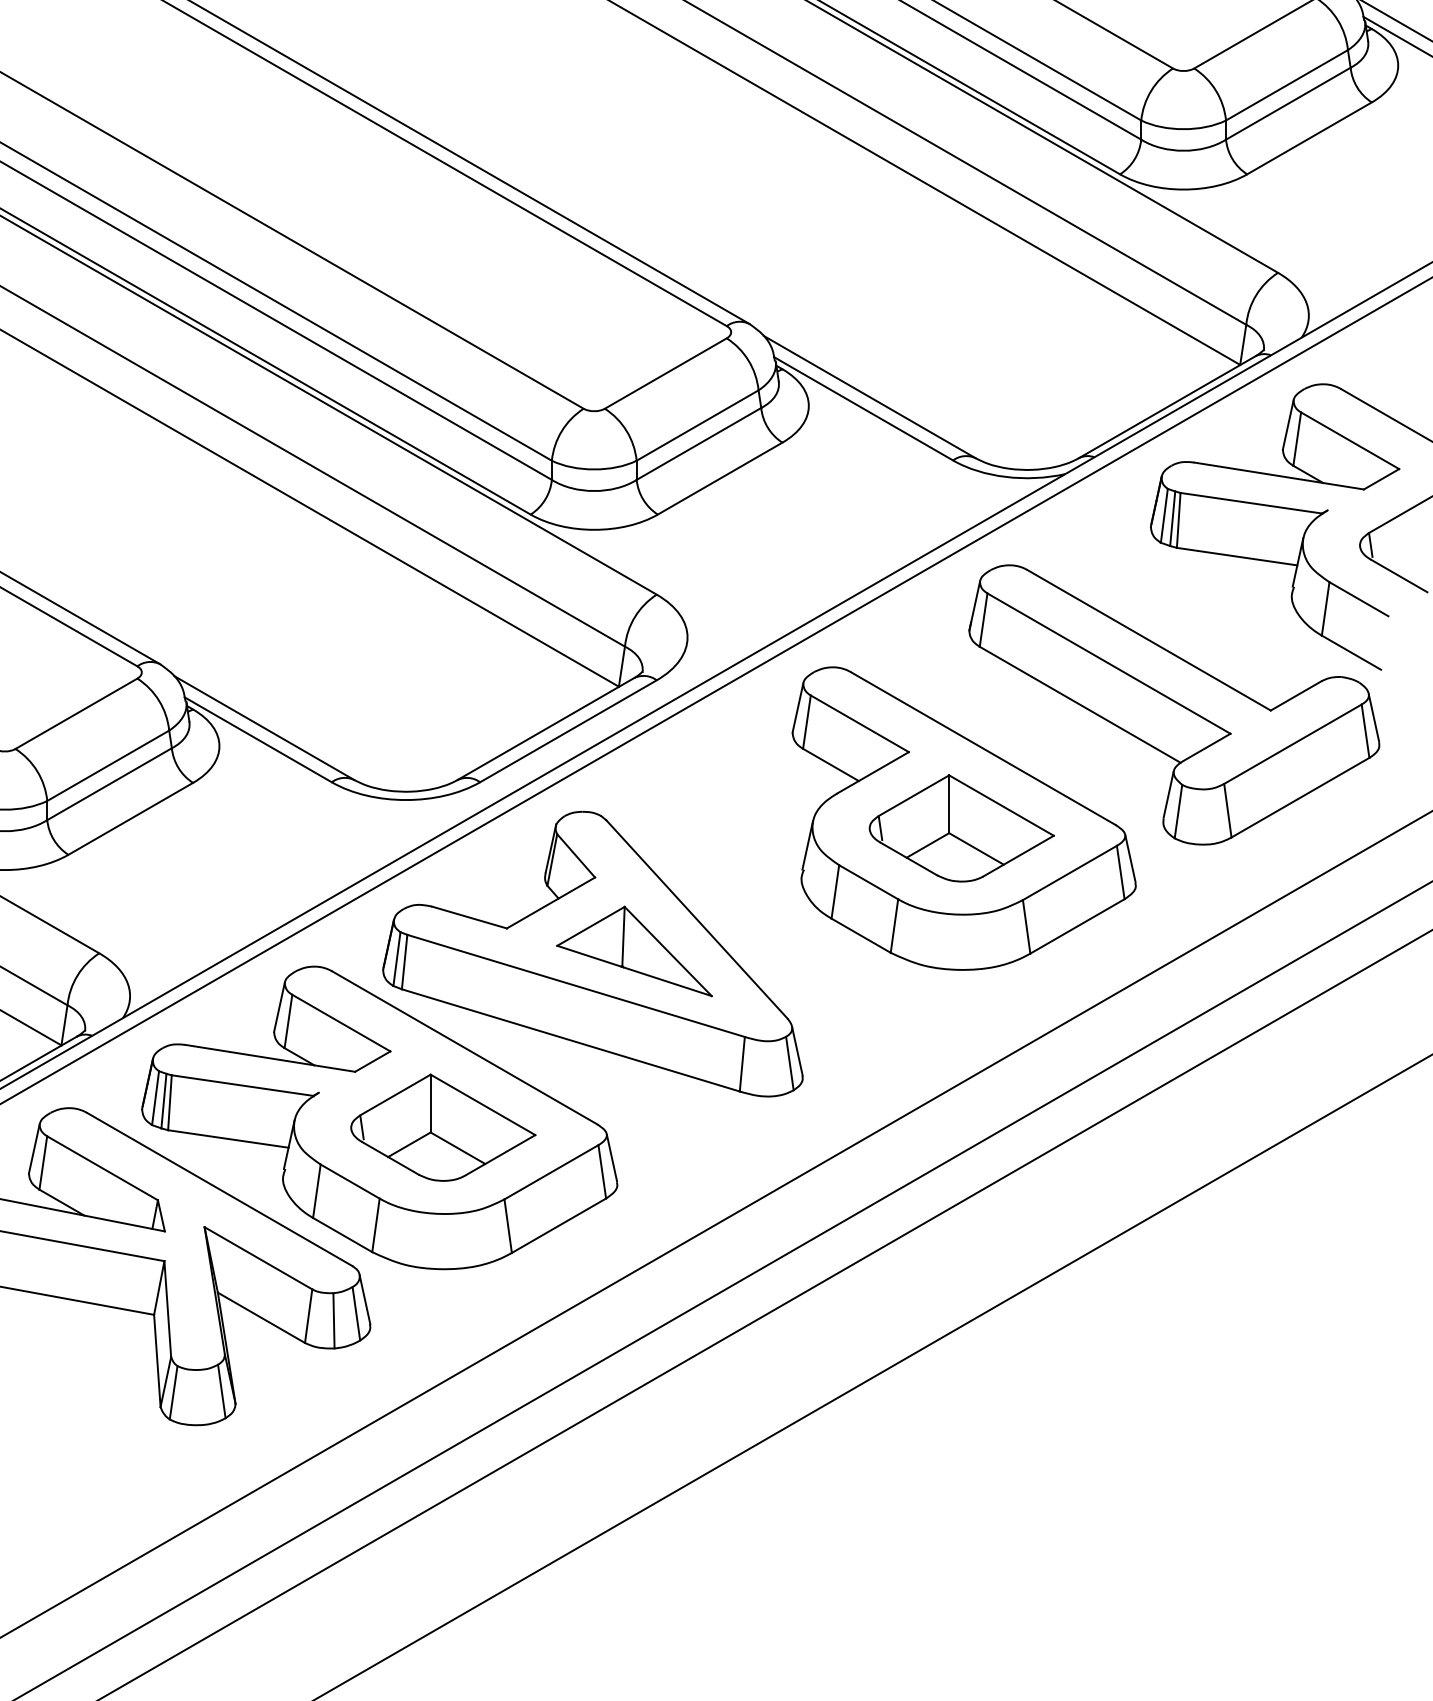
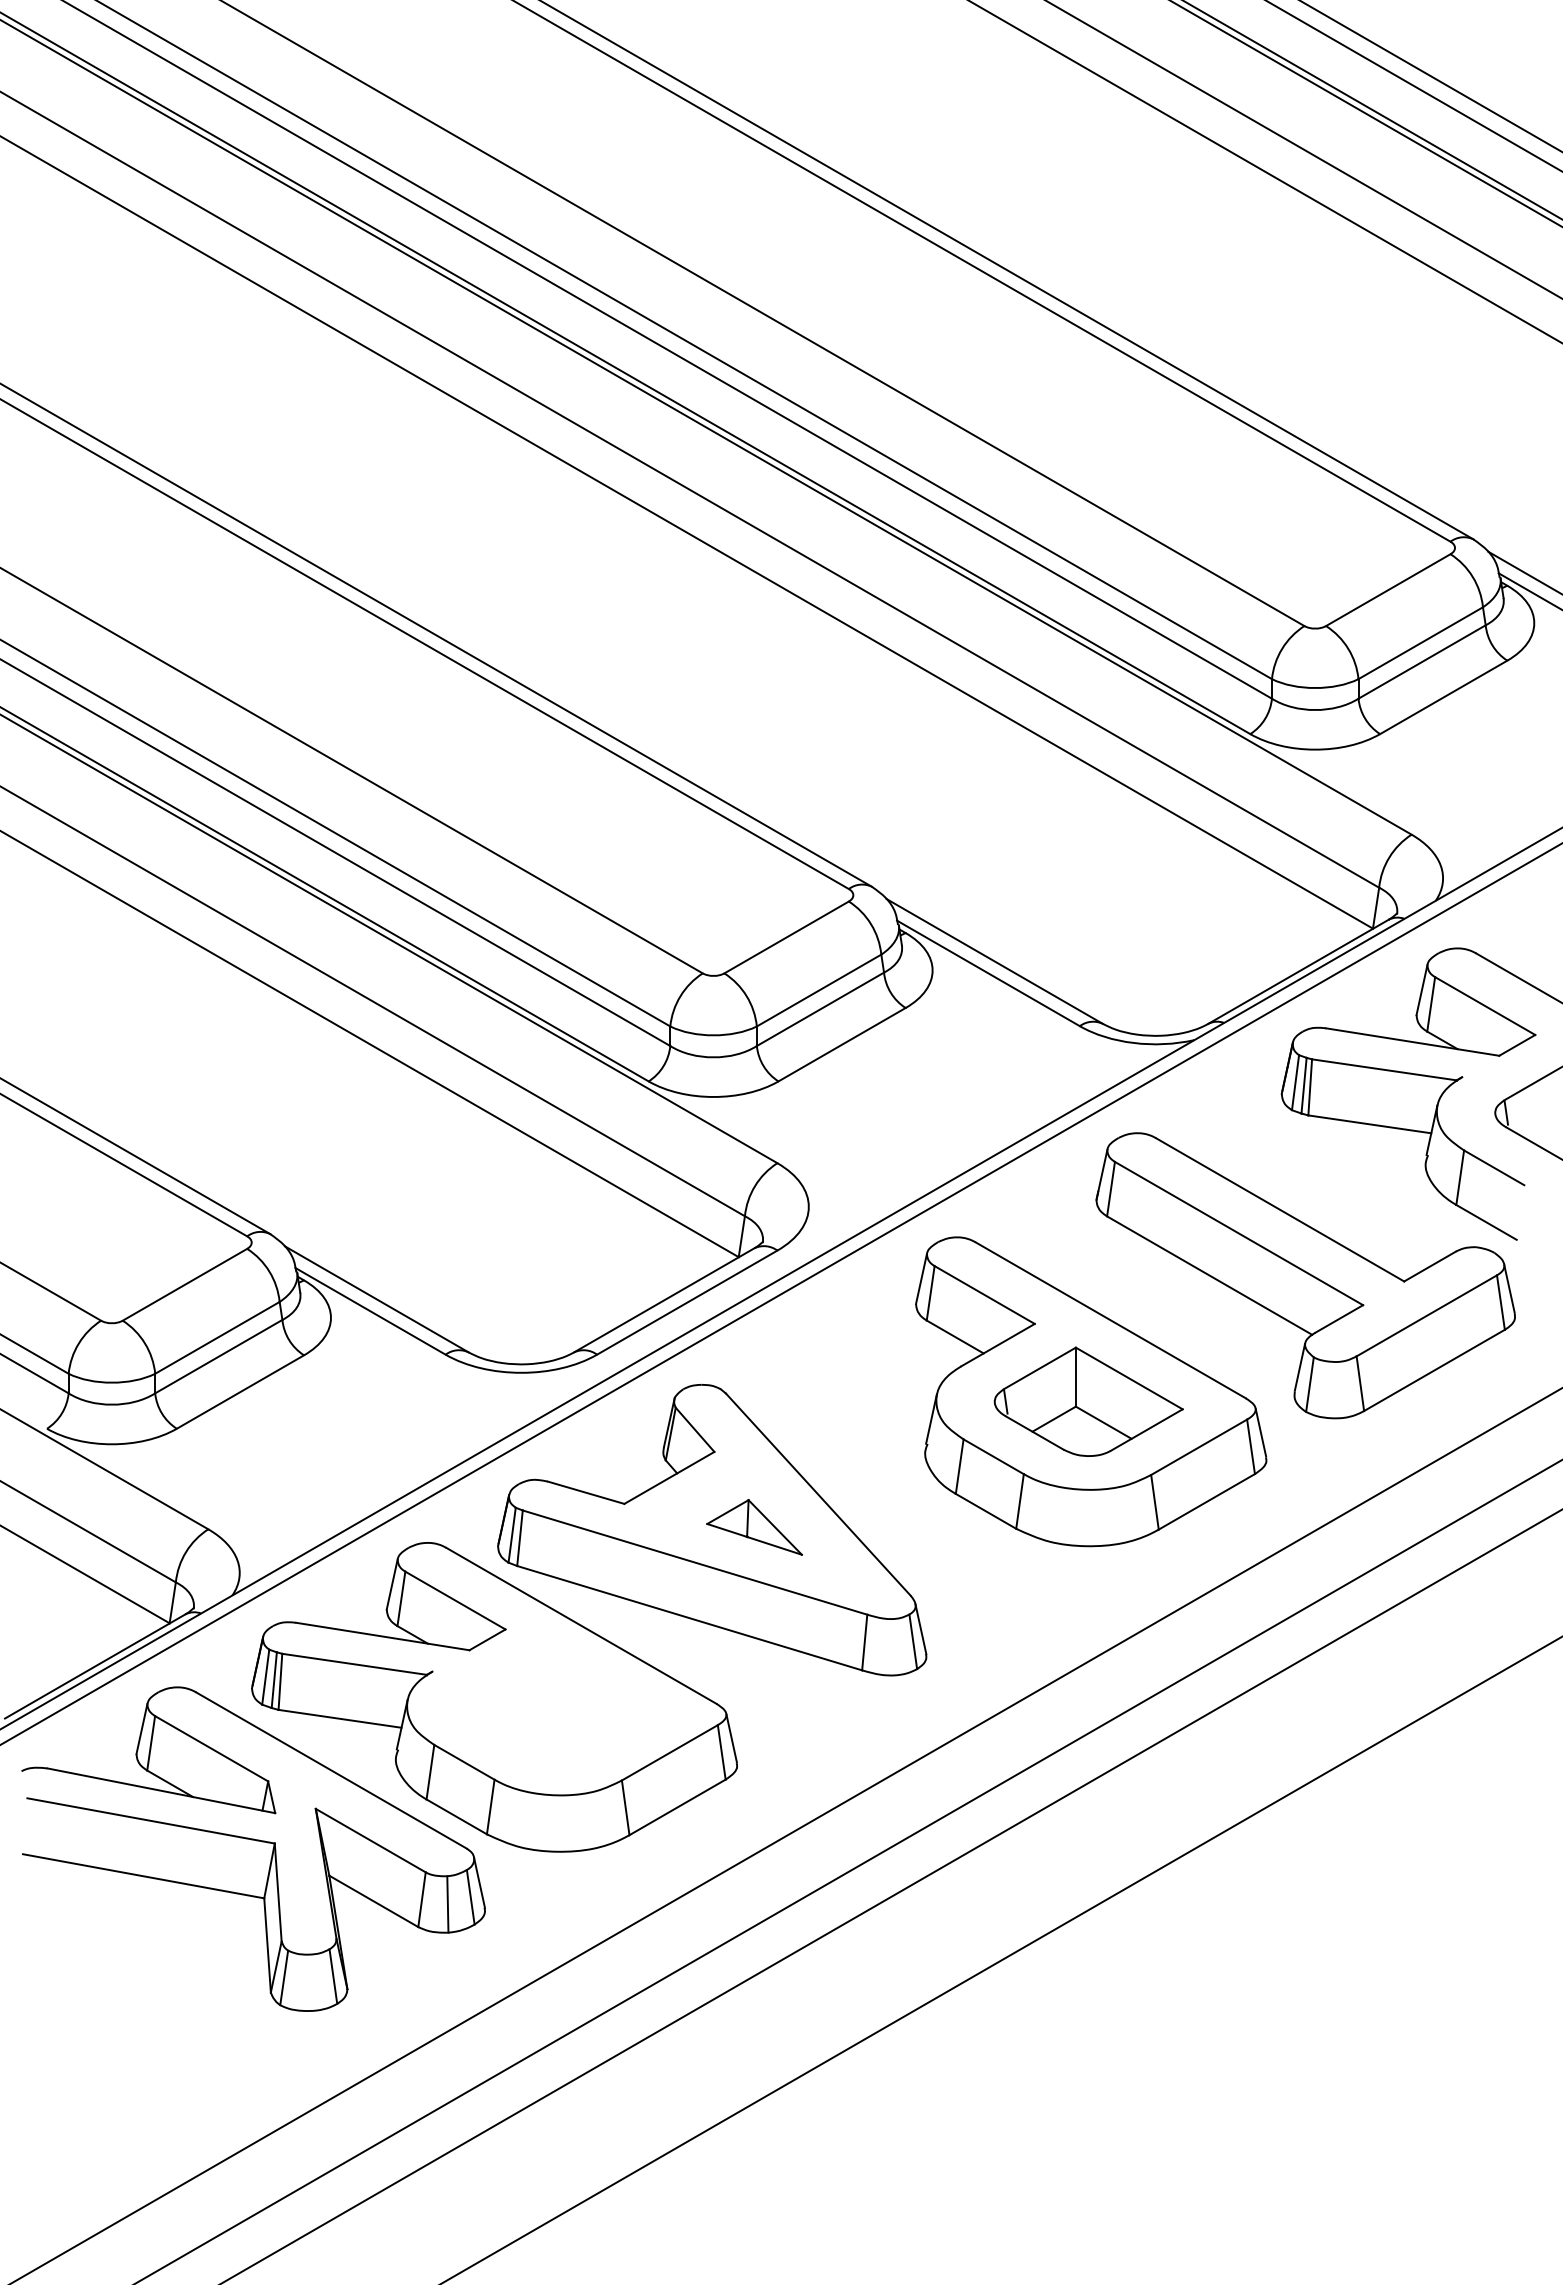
part: (634, 951) -> (754, 1527), size x0.6
part: (443, 1127) -> (559, 1707), removed

